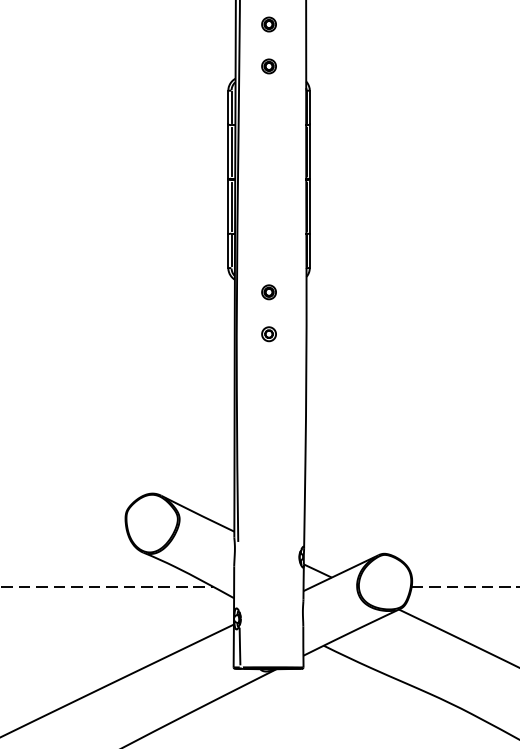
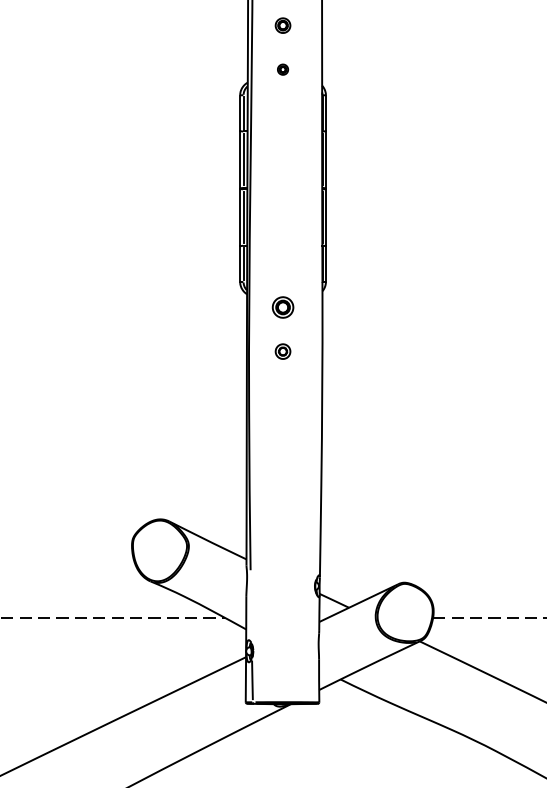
part: (268, 66) -> (282, 69), size x0.7
part: (268, 292) -> (282, 307), size x1.4

